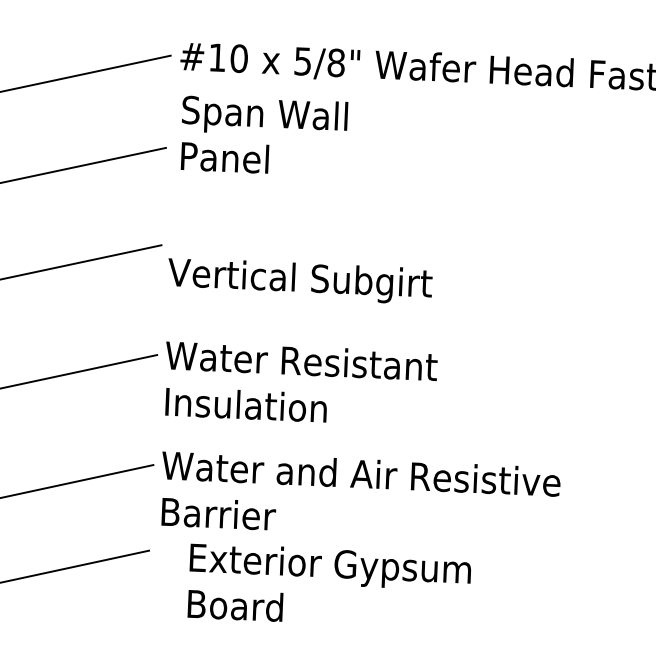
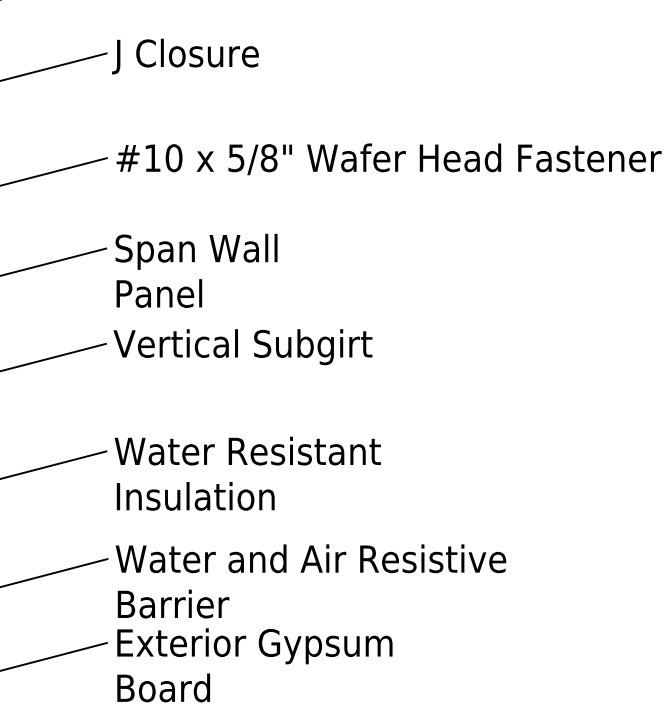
text: (263, 135) -> (196, 270), moved
text: (299, 281) -> (242, 347), moved
text: (329, 586) -> (254, 665), moved

